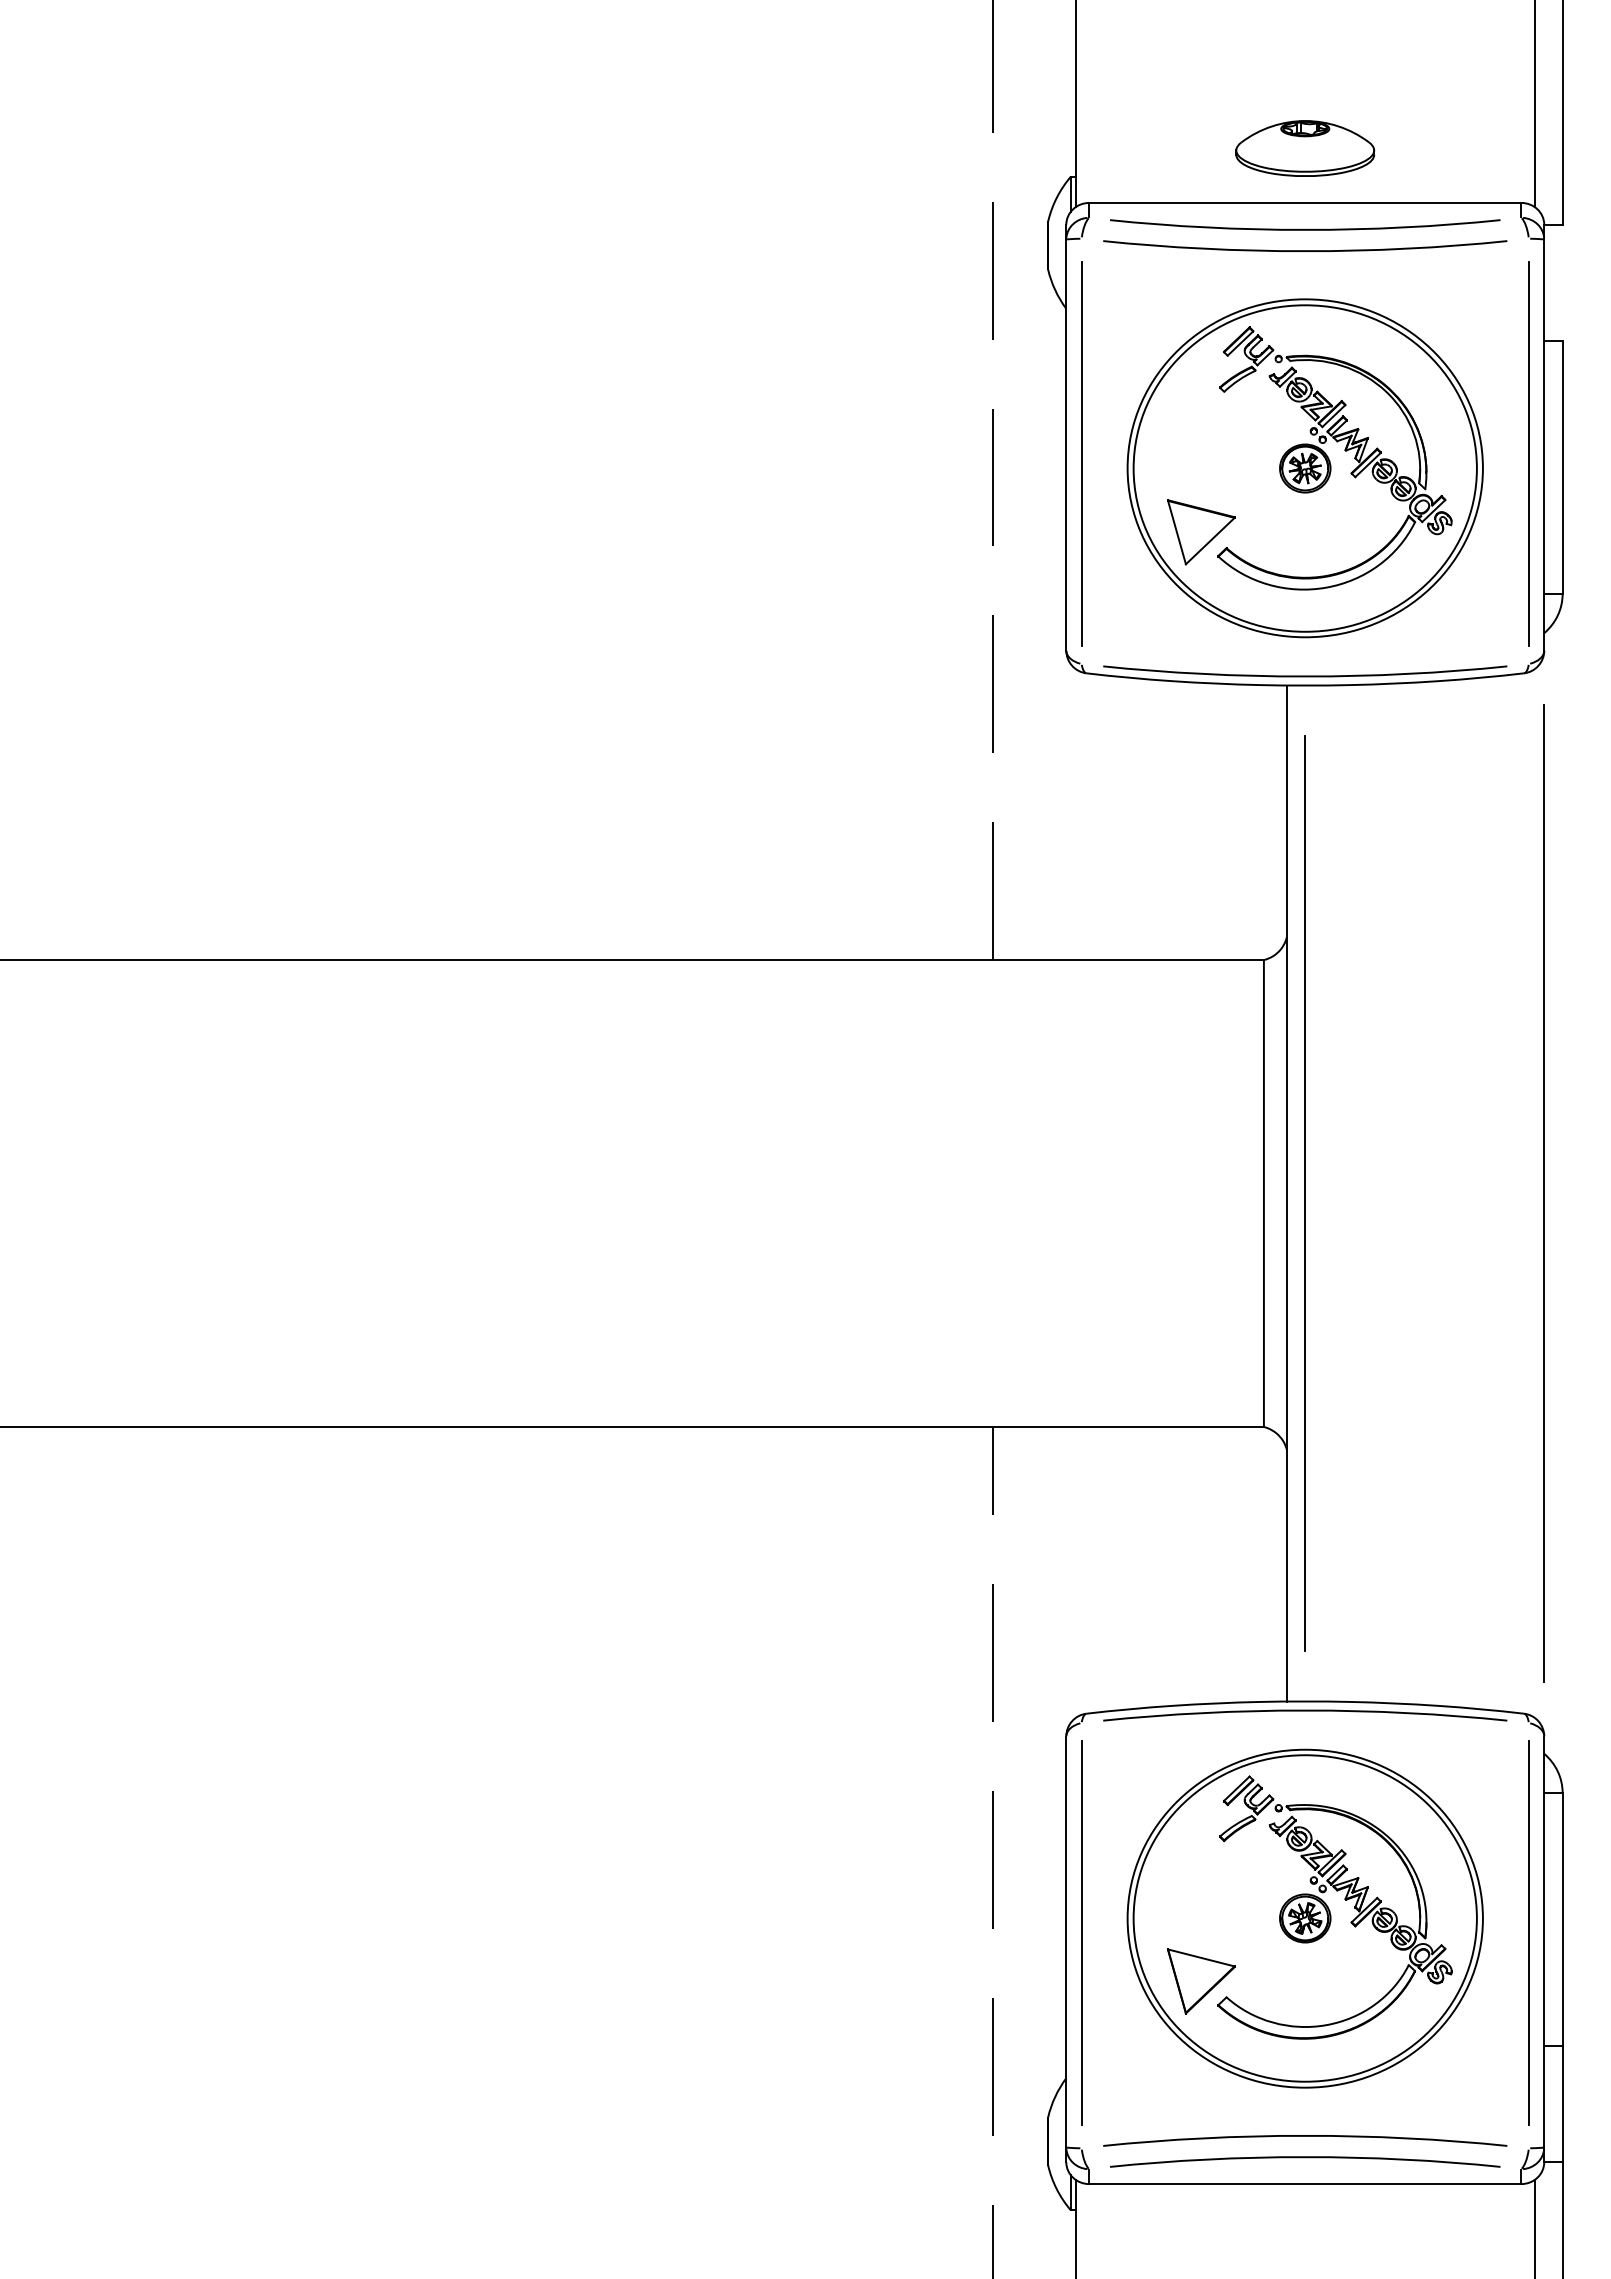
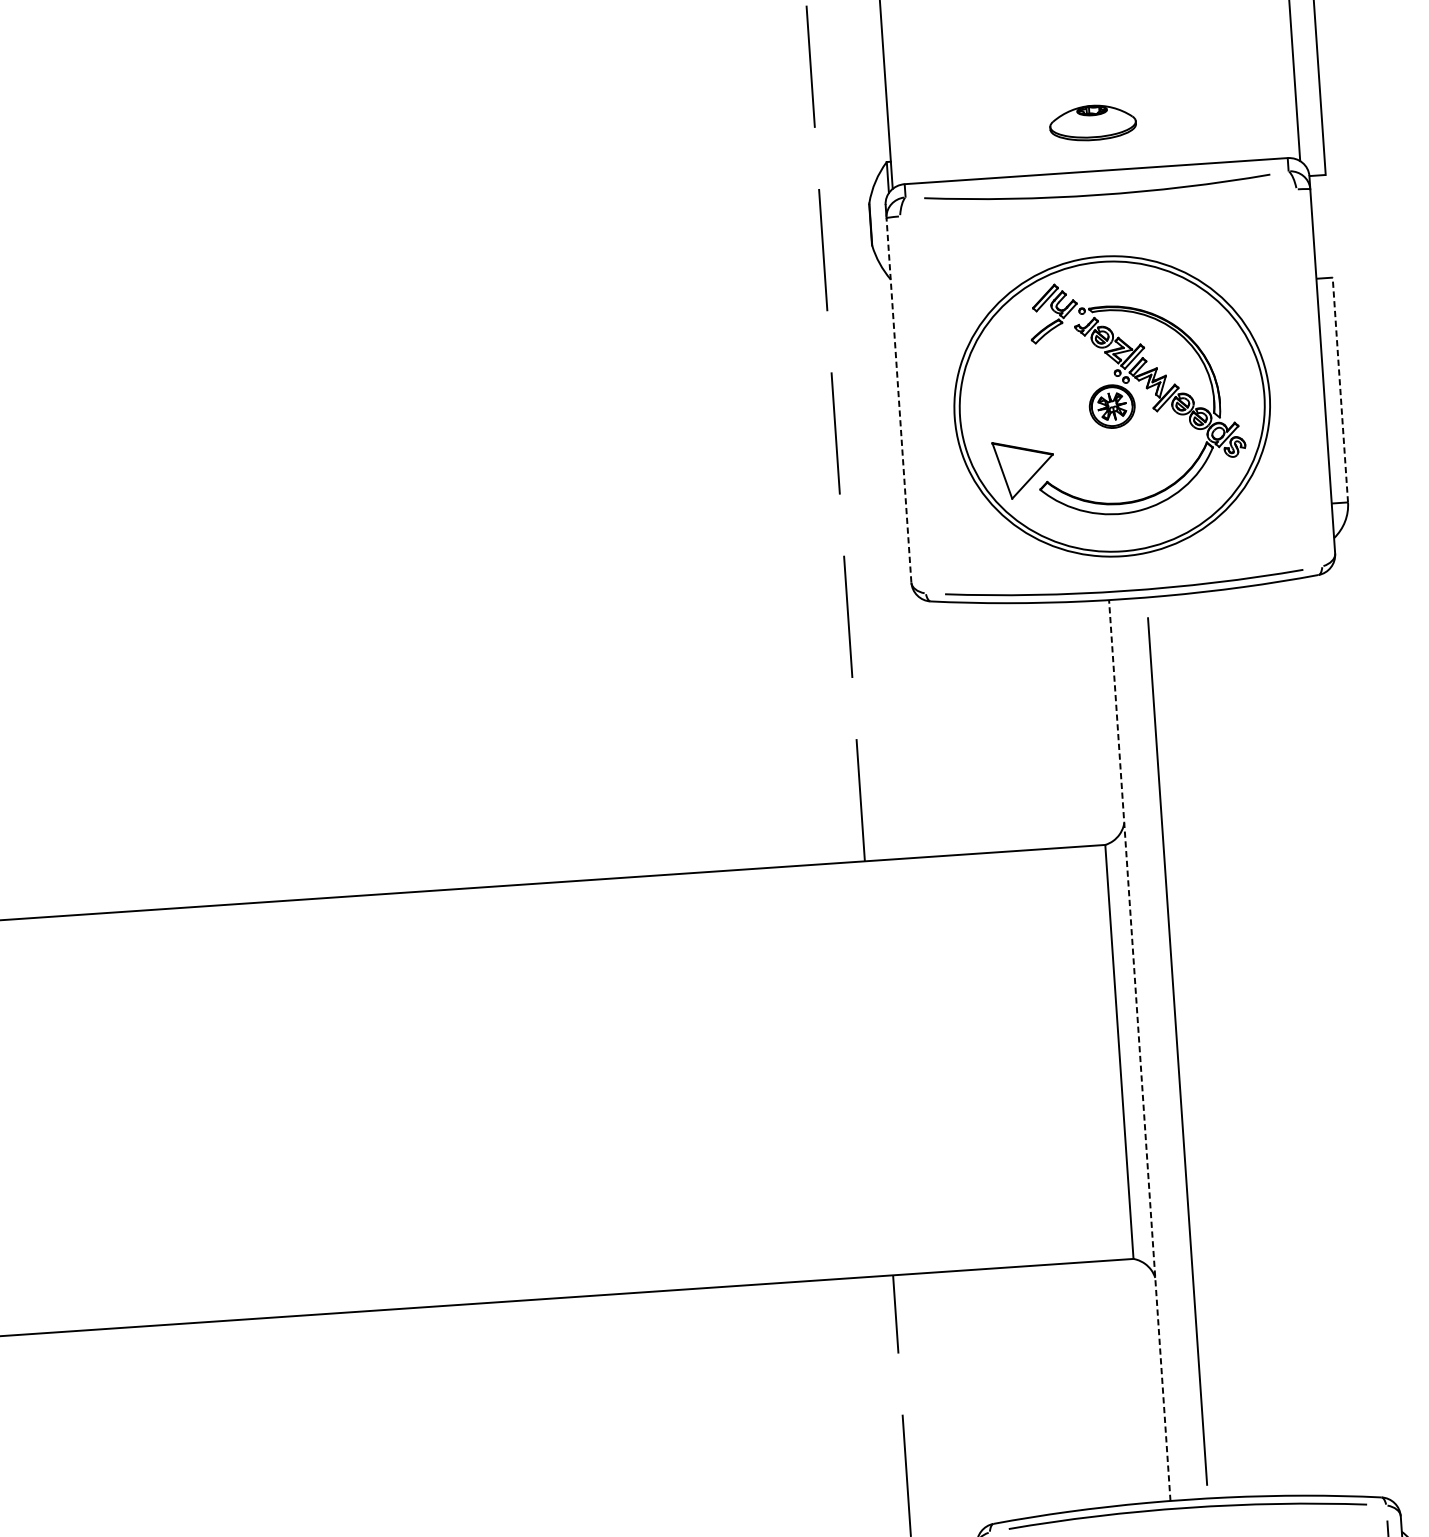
part: (1305, 148) -> (1093, 122), size x0.7
curve: (1305, 250) -> (1099, 213), removed
line: (1066, 444) -> (899, 399), solid -> dashed
line: (1081, 453) -> (912, 406), removed
line: (1528, 453) -> (1309, 379), removed
line: (1562, 467) -> (1340, 390), solid -> dashed
line: (1286, 1193) -> (1139, 1050), solid -> dashed
line: (1305, 1193) -> (1156, 1049), removed
line: (1543, 1193) -> (1176, 1051), moved

